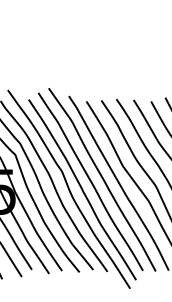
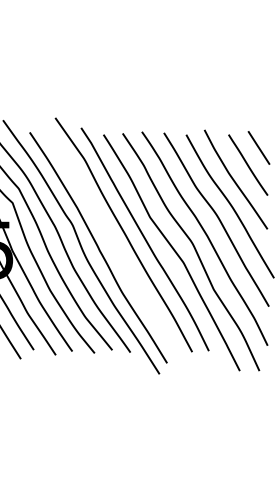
curve: (90, 181) -> (108, 237), removed

